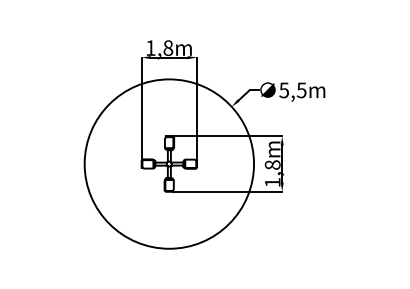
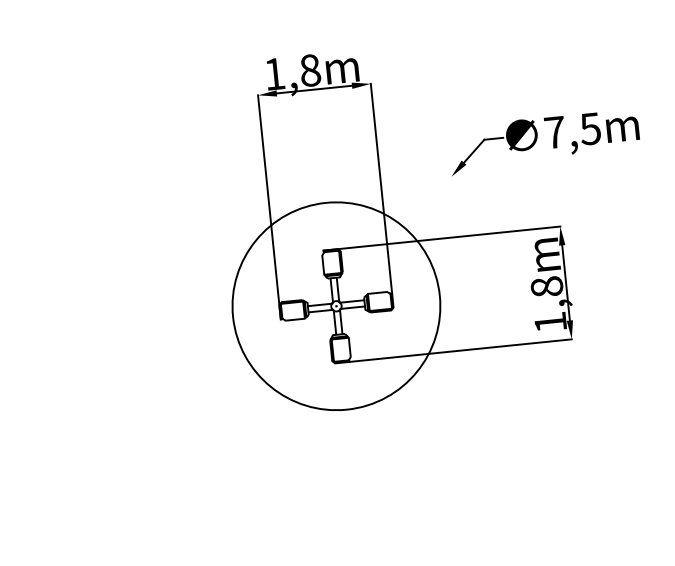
text: (284, 90) -> (555, 132), 5,5m -> 7,5m
circle: (169, 163) -> (336, 305), size x0.6

